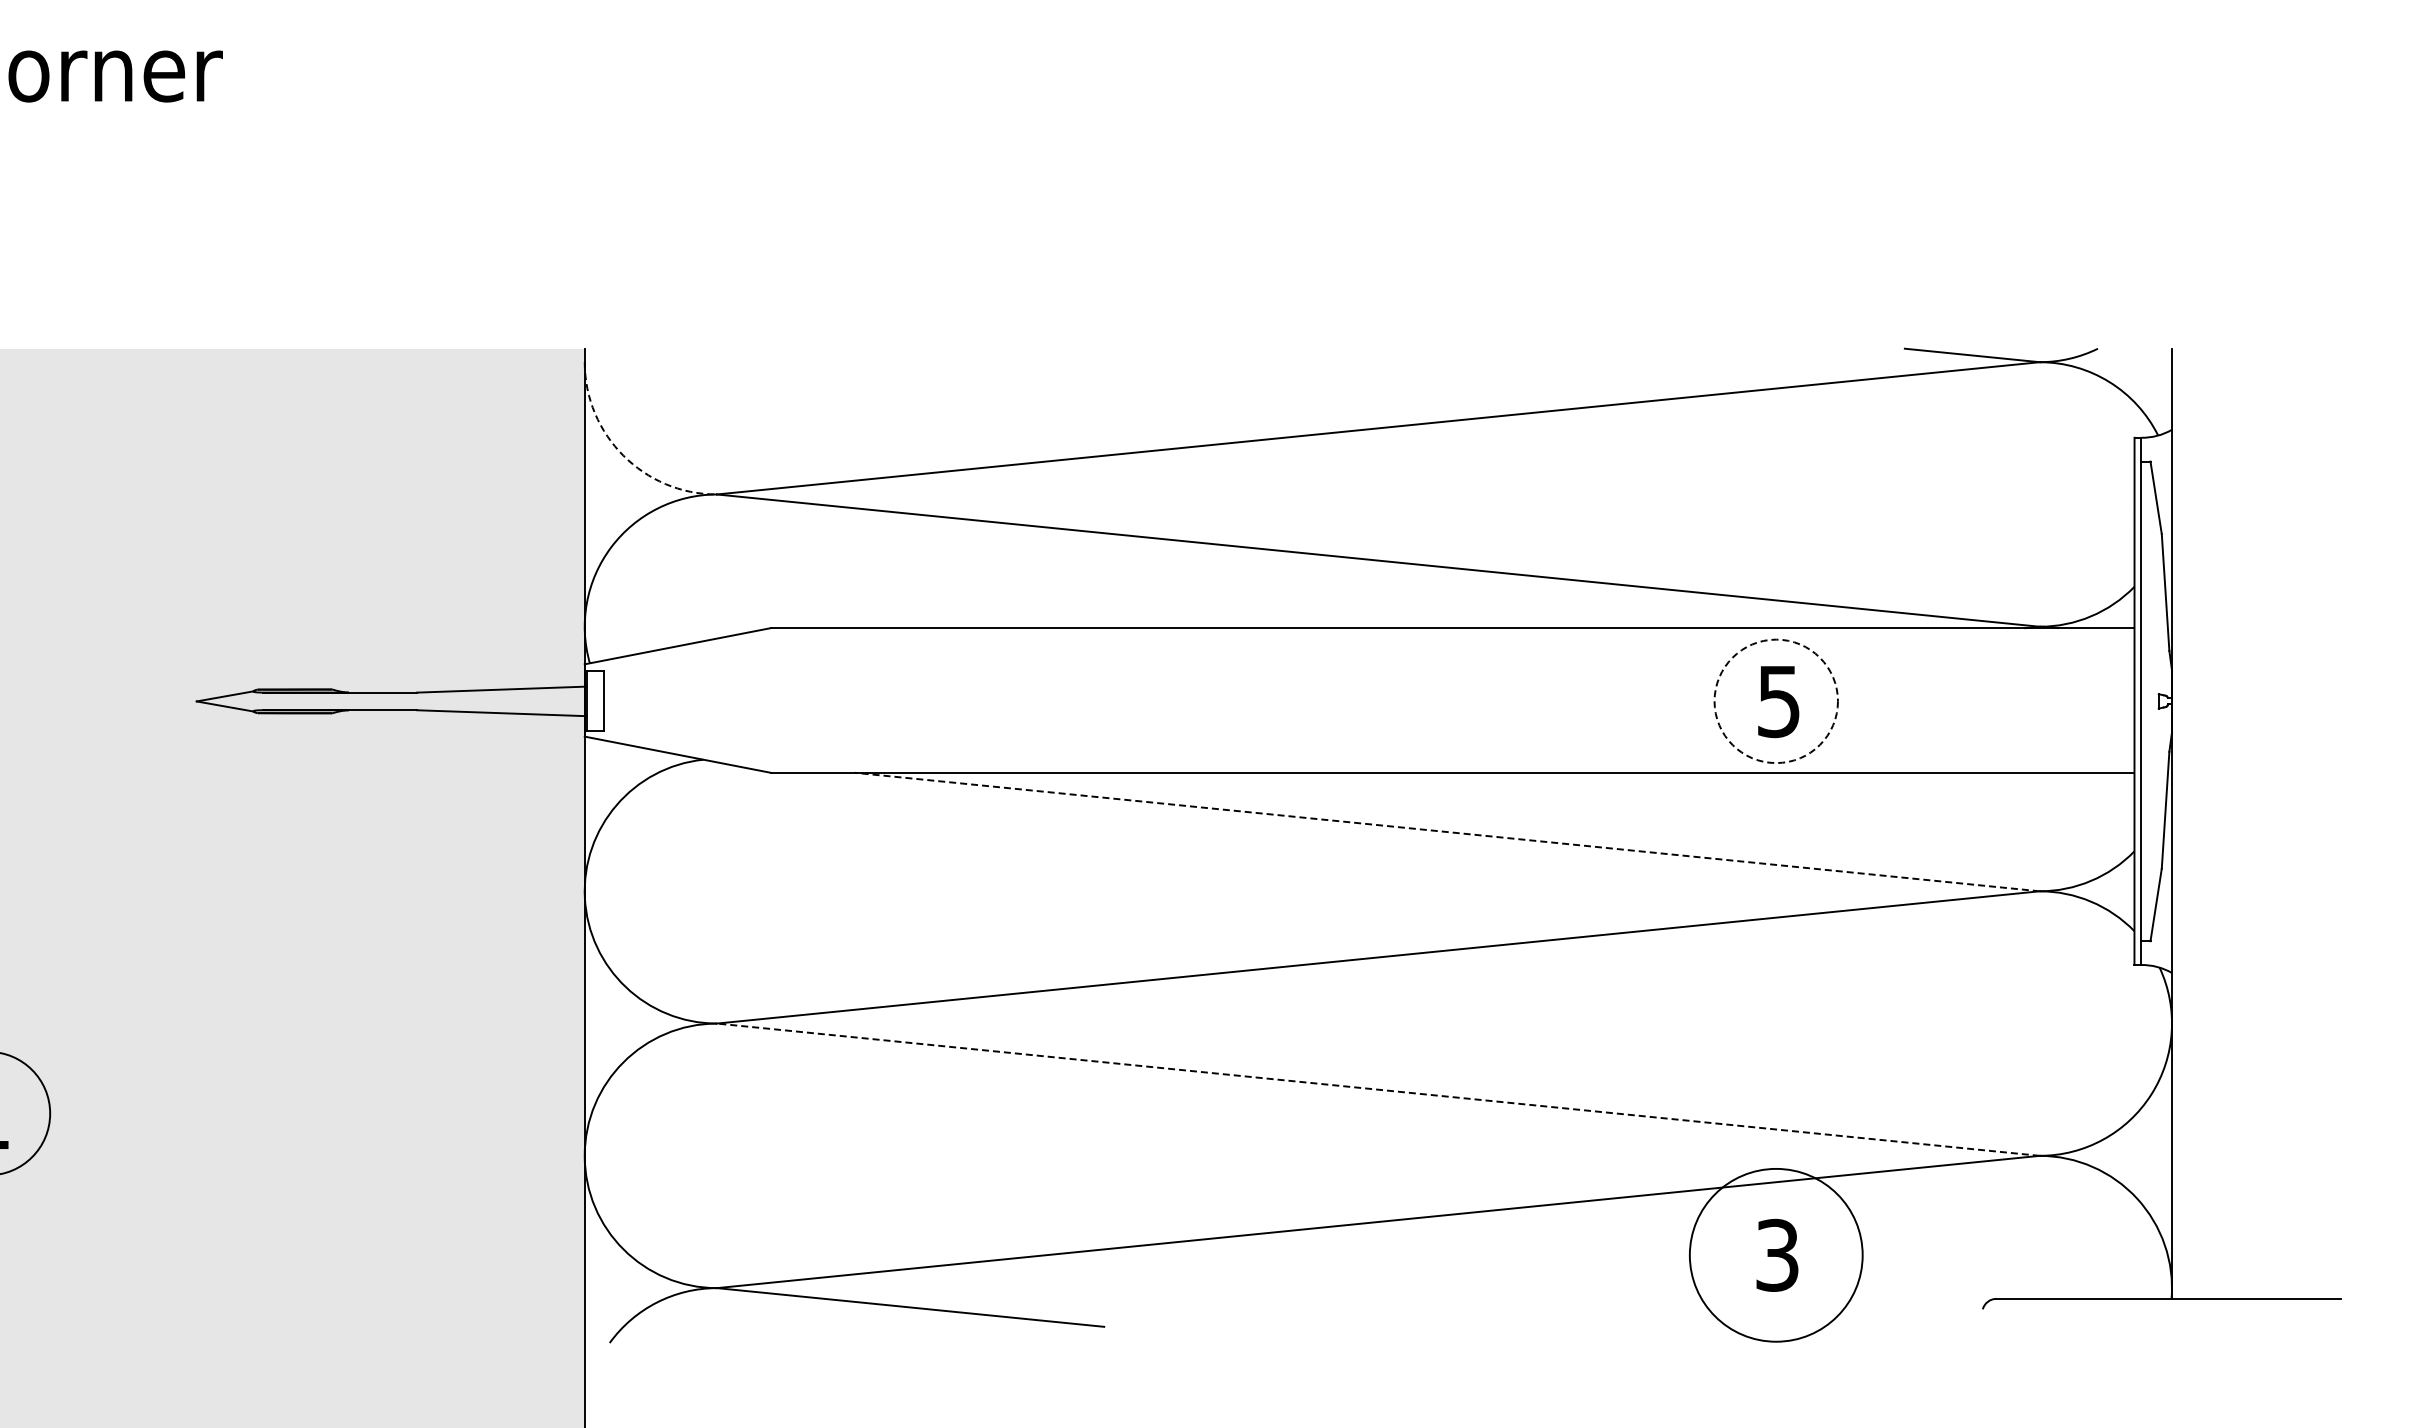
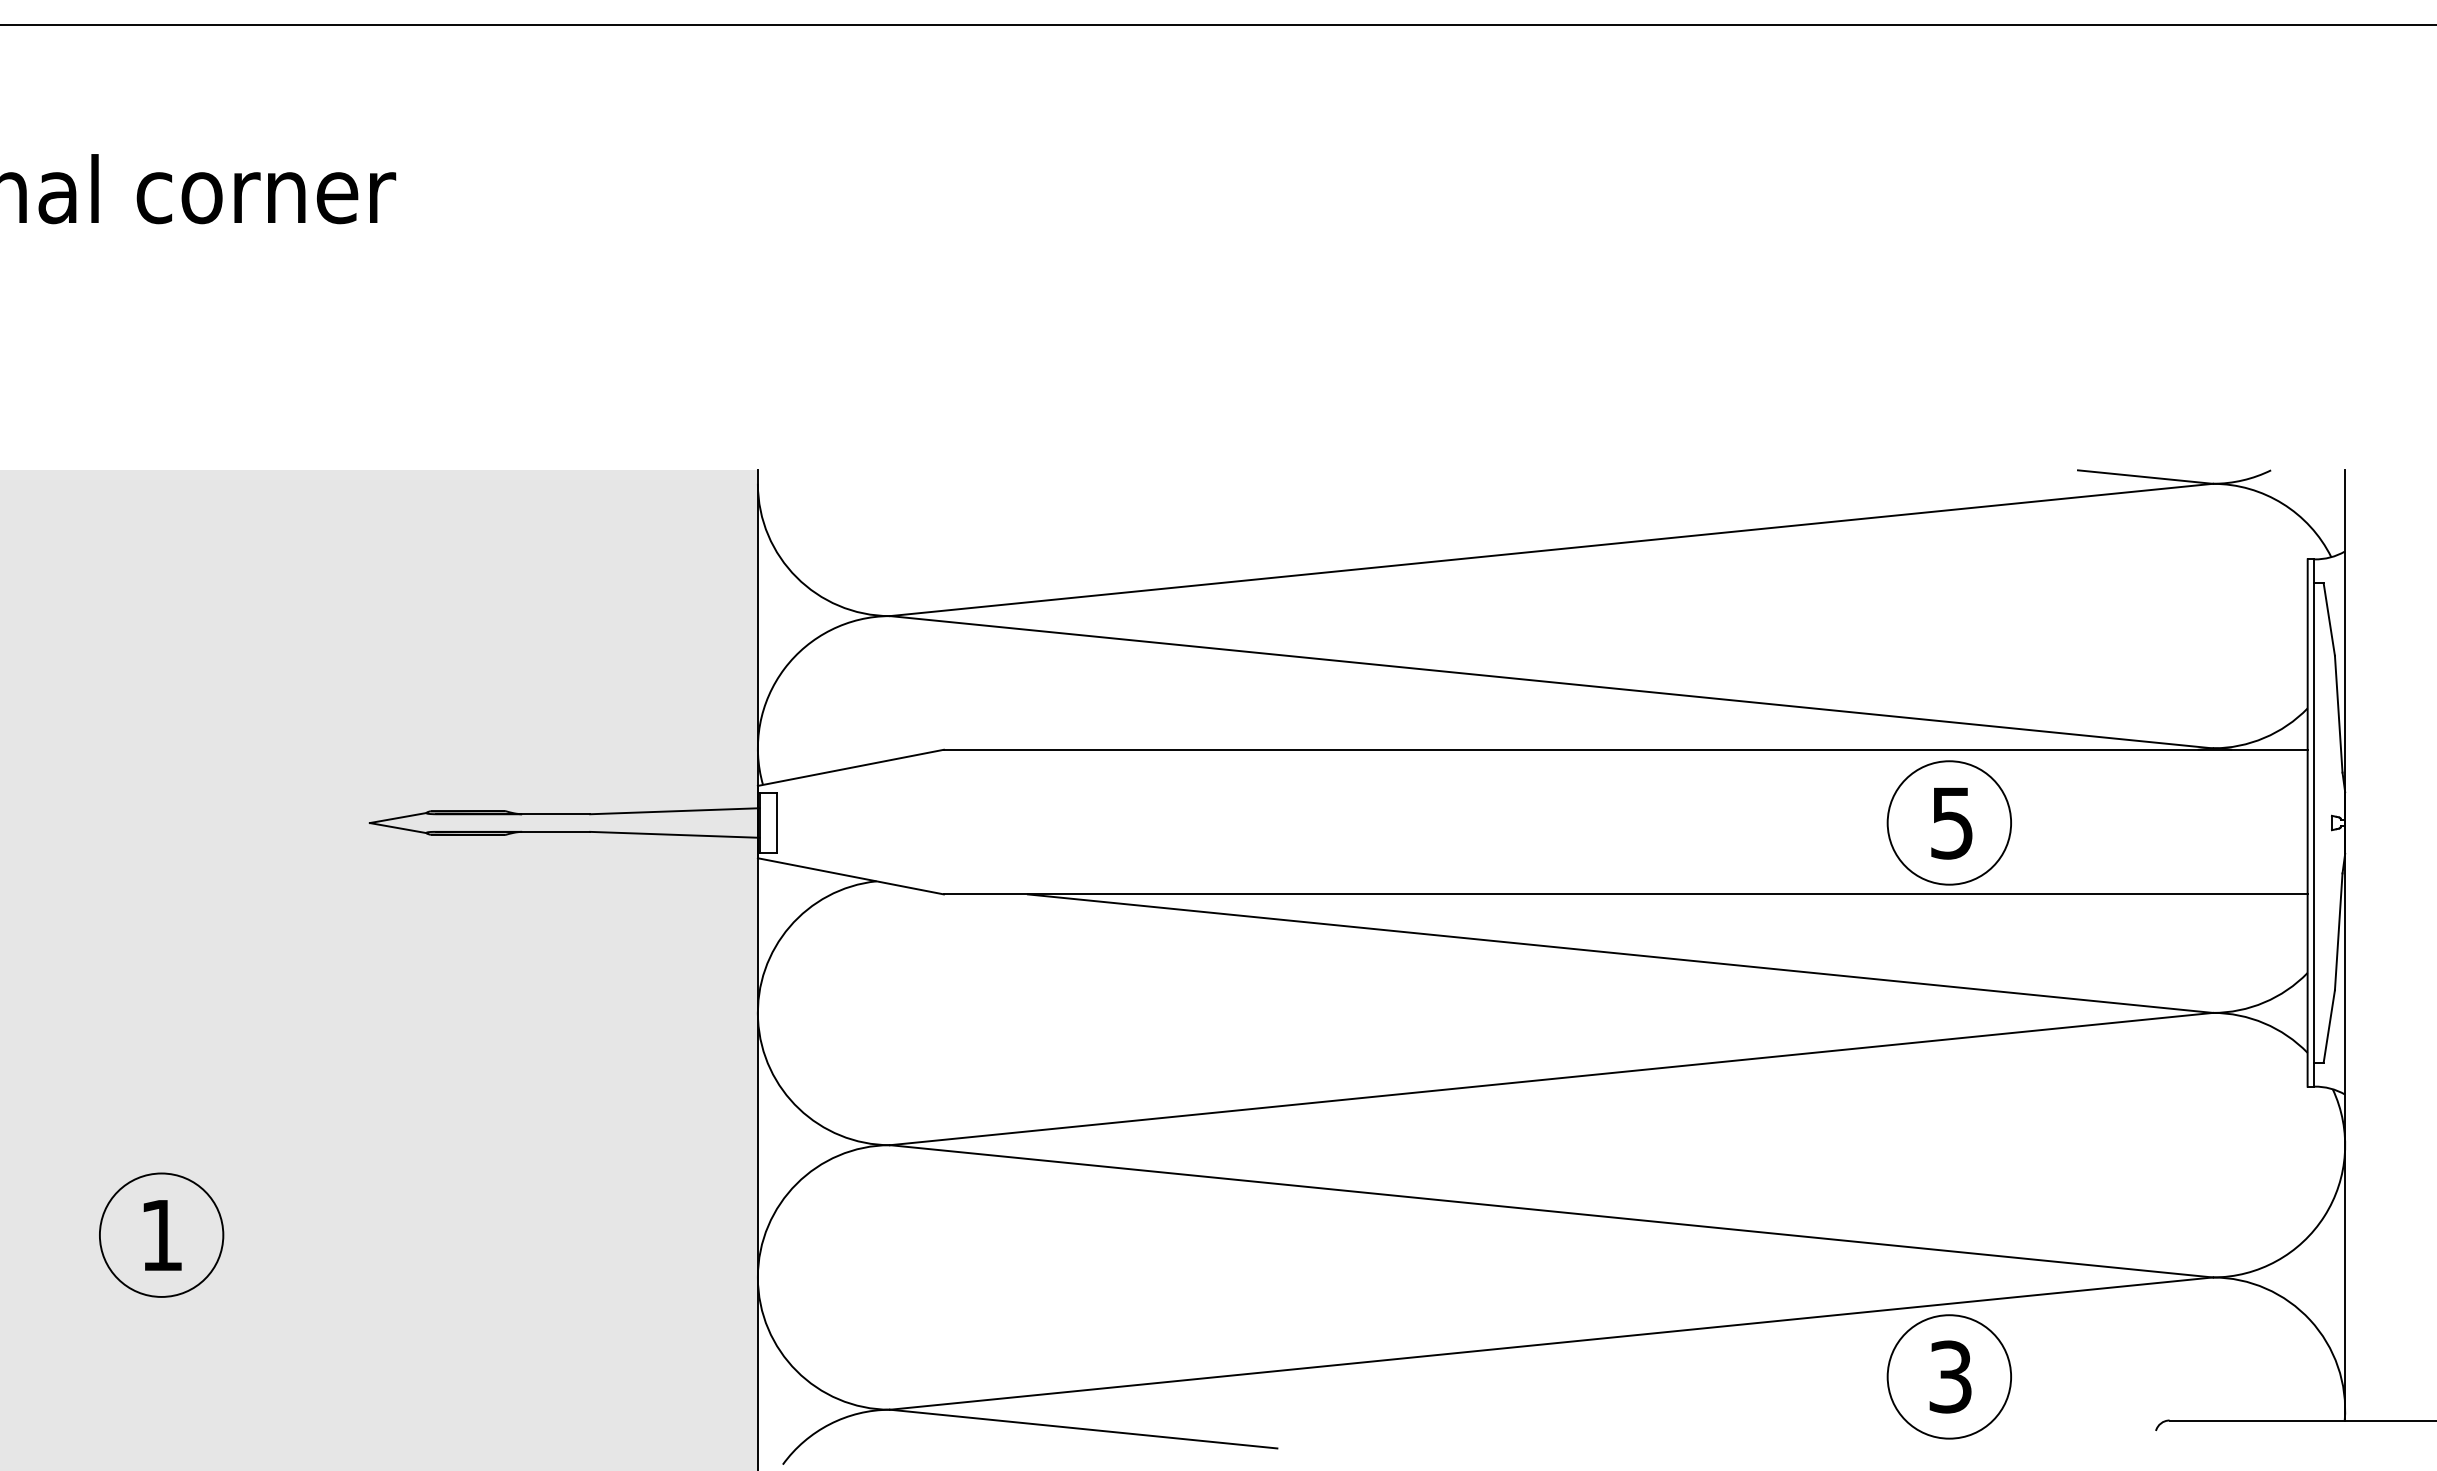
arc: (623, 455) -> (796, 577), dashed -> solid
circle: (1776, 700) -> (1949, 822), dashed -> solid
line: (1446, 831) -> (1619, 953), dashed -> solid
line: (1378, 1089) -> (1551, 1211), dashed -> solid
circle: (1776, 1254) -> (1949, 1376), size x0.71

